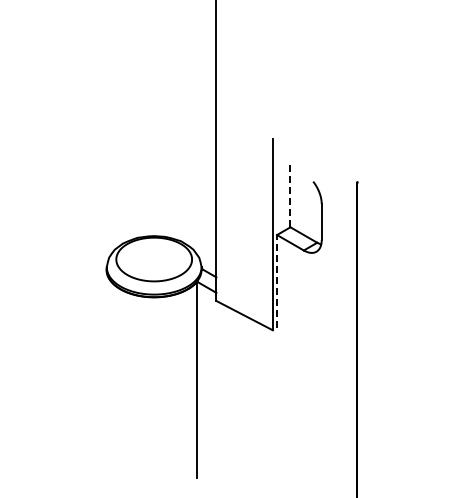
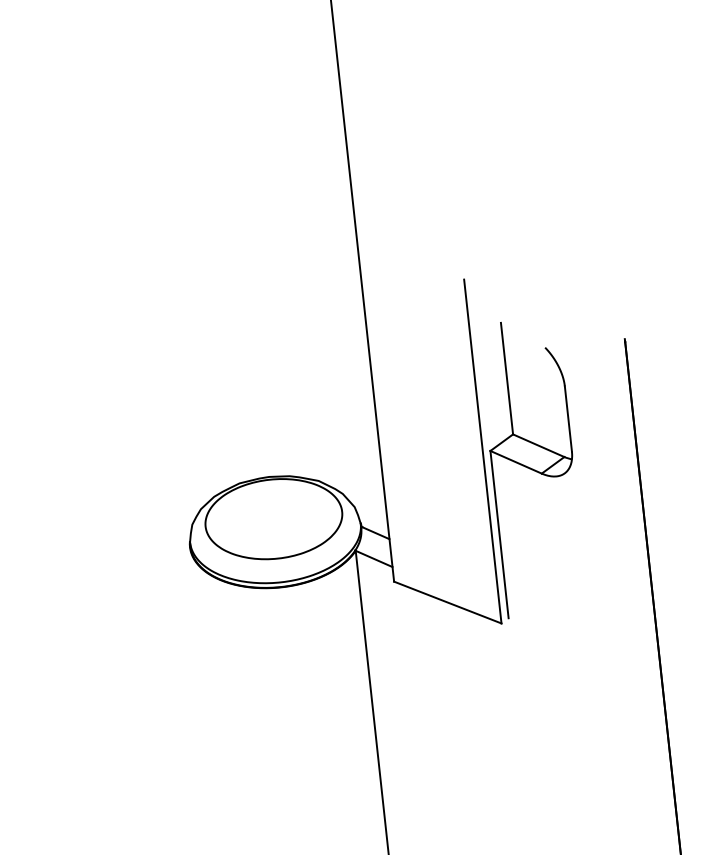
line: (290, 196) -> (507, 378), dashed -> solid
line: (277, 280) -> (500, 532), dashed -> solid

